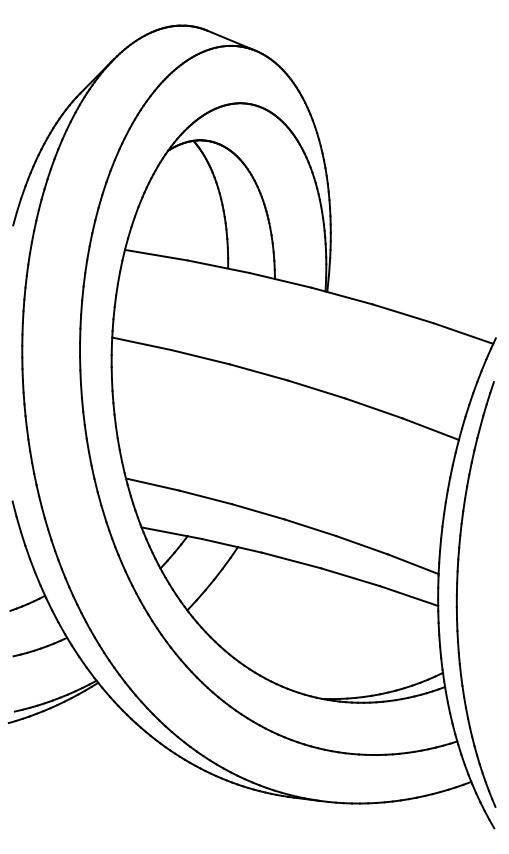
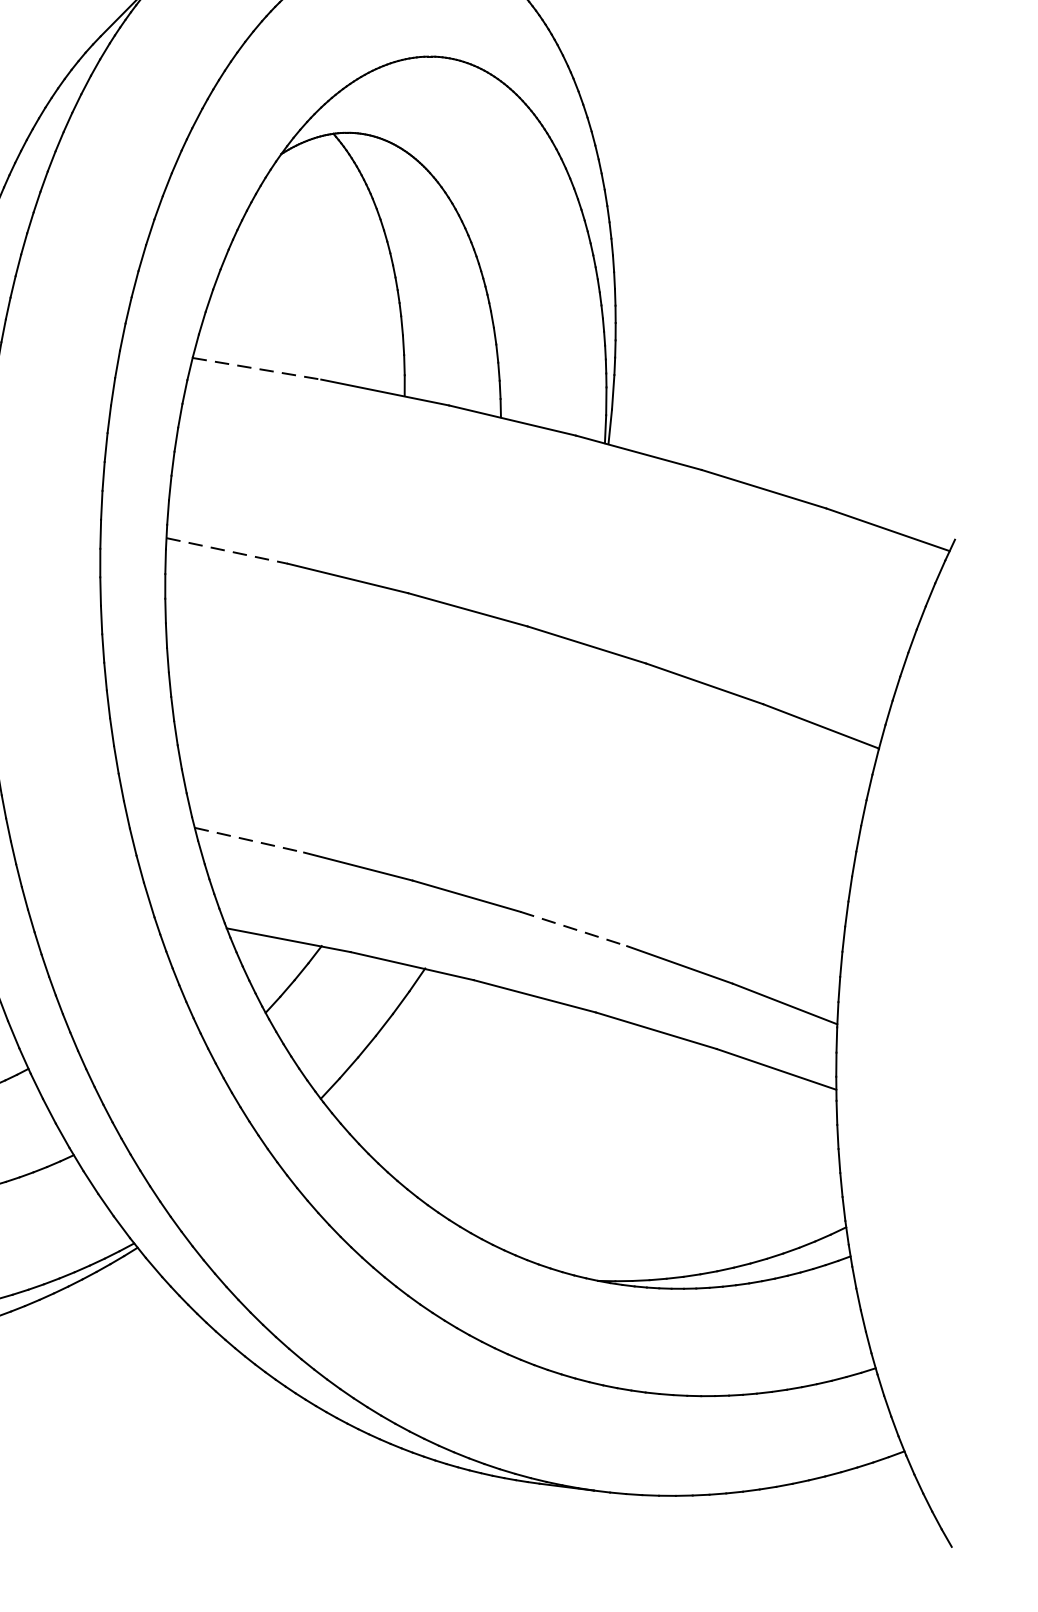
line: (156, 255) -> (257, 369), solid -> dashed
line: (142, 343) -> (228, 550), solid -> dashed
line: (153, 484) -> (251, 840), solid -> dashed
line: (310, 527) -> (573, 928), solid -> dashed
part: (457, 594) -> (876, 1066), removed

